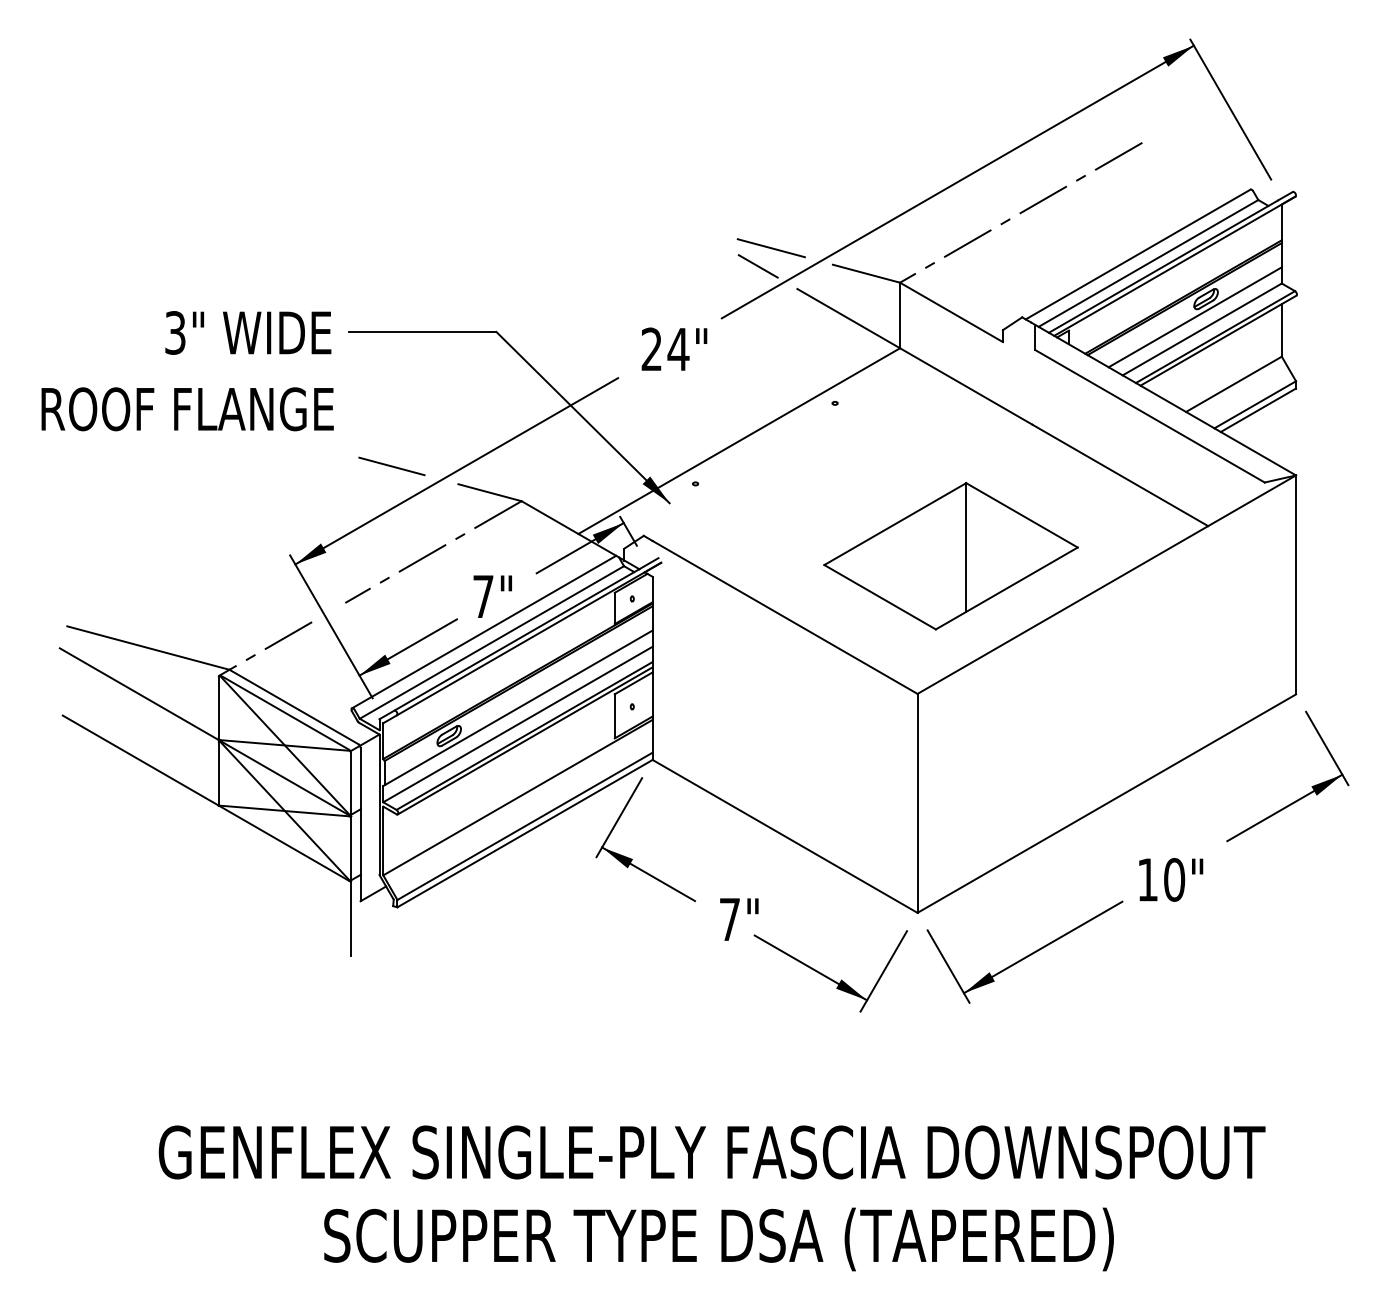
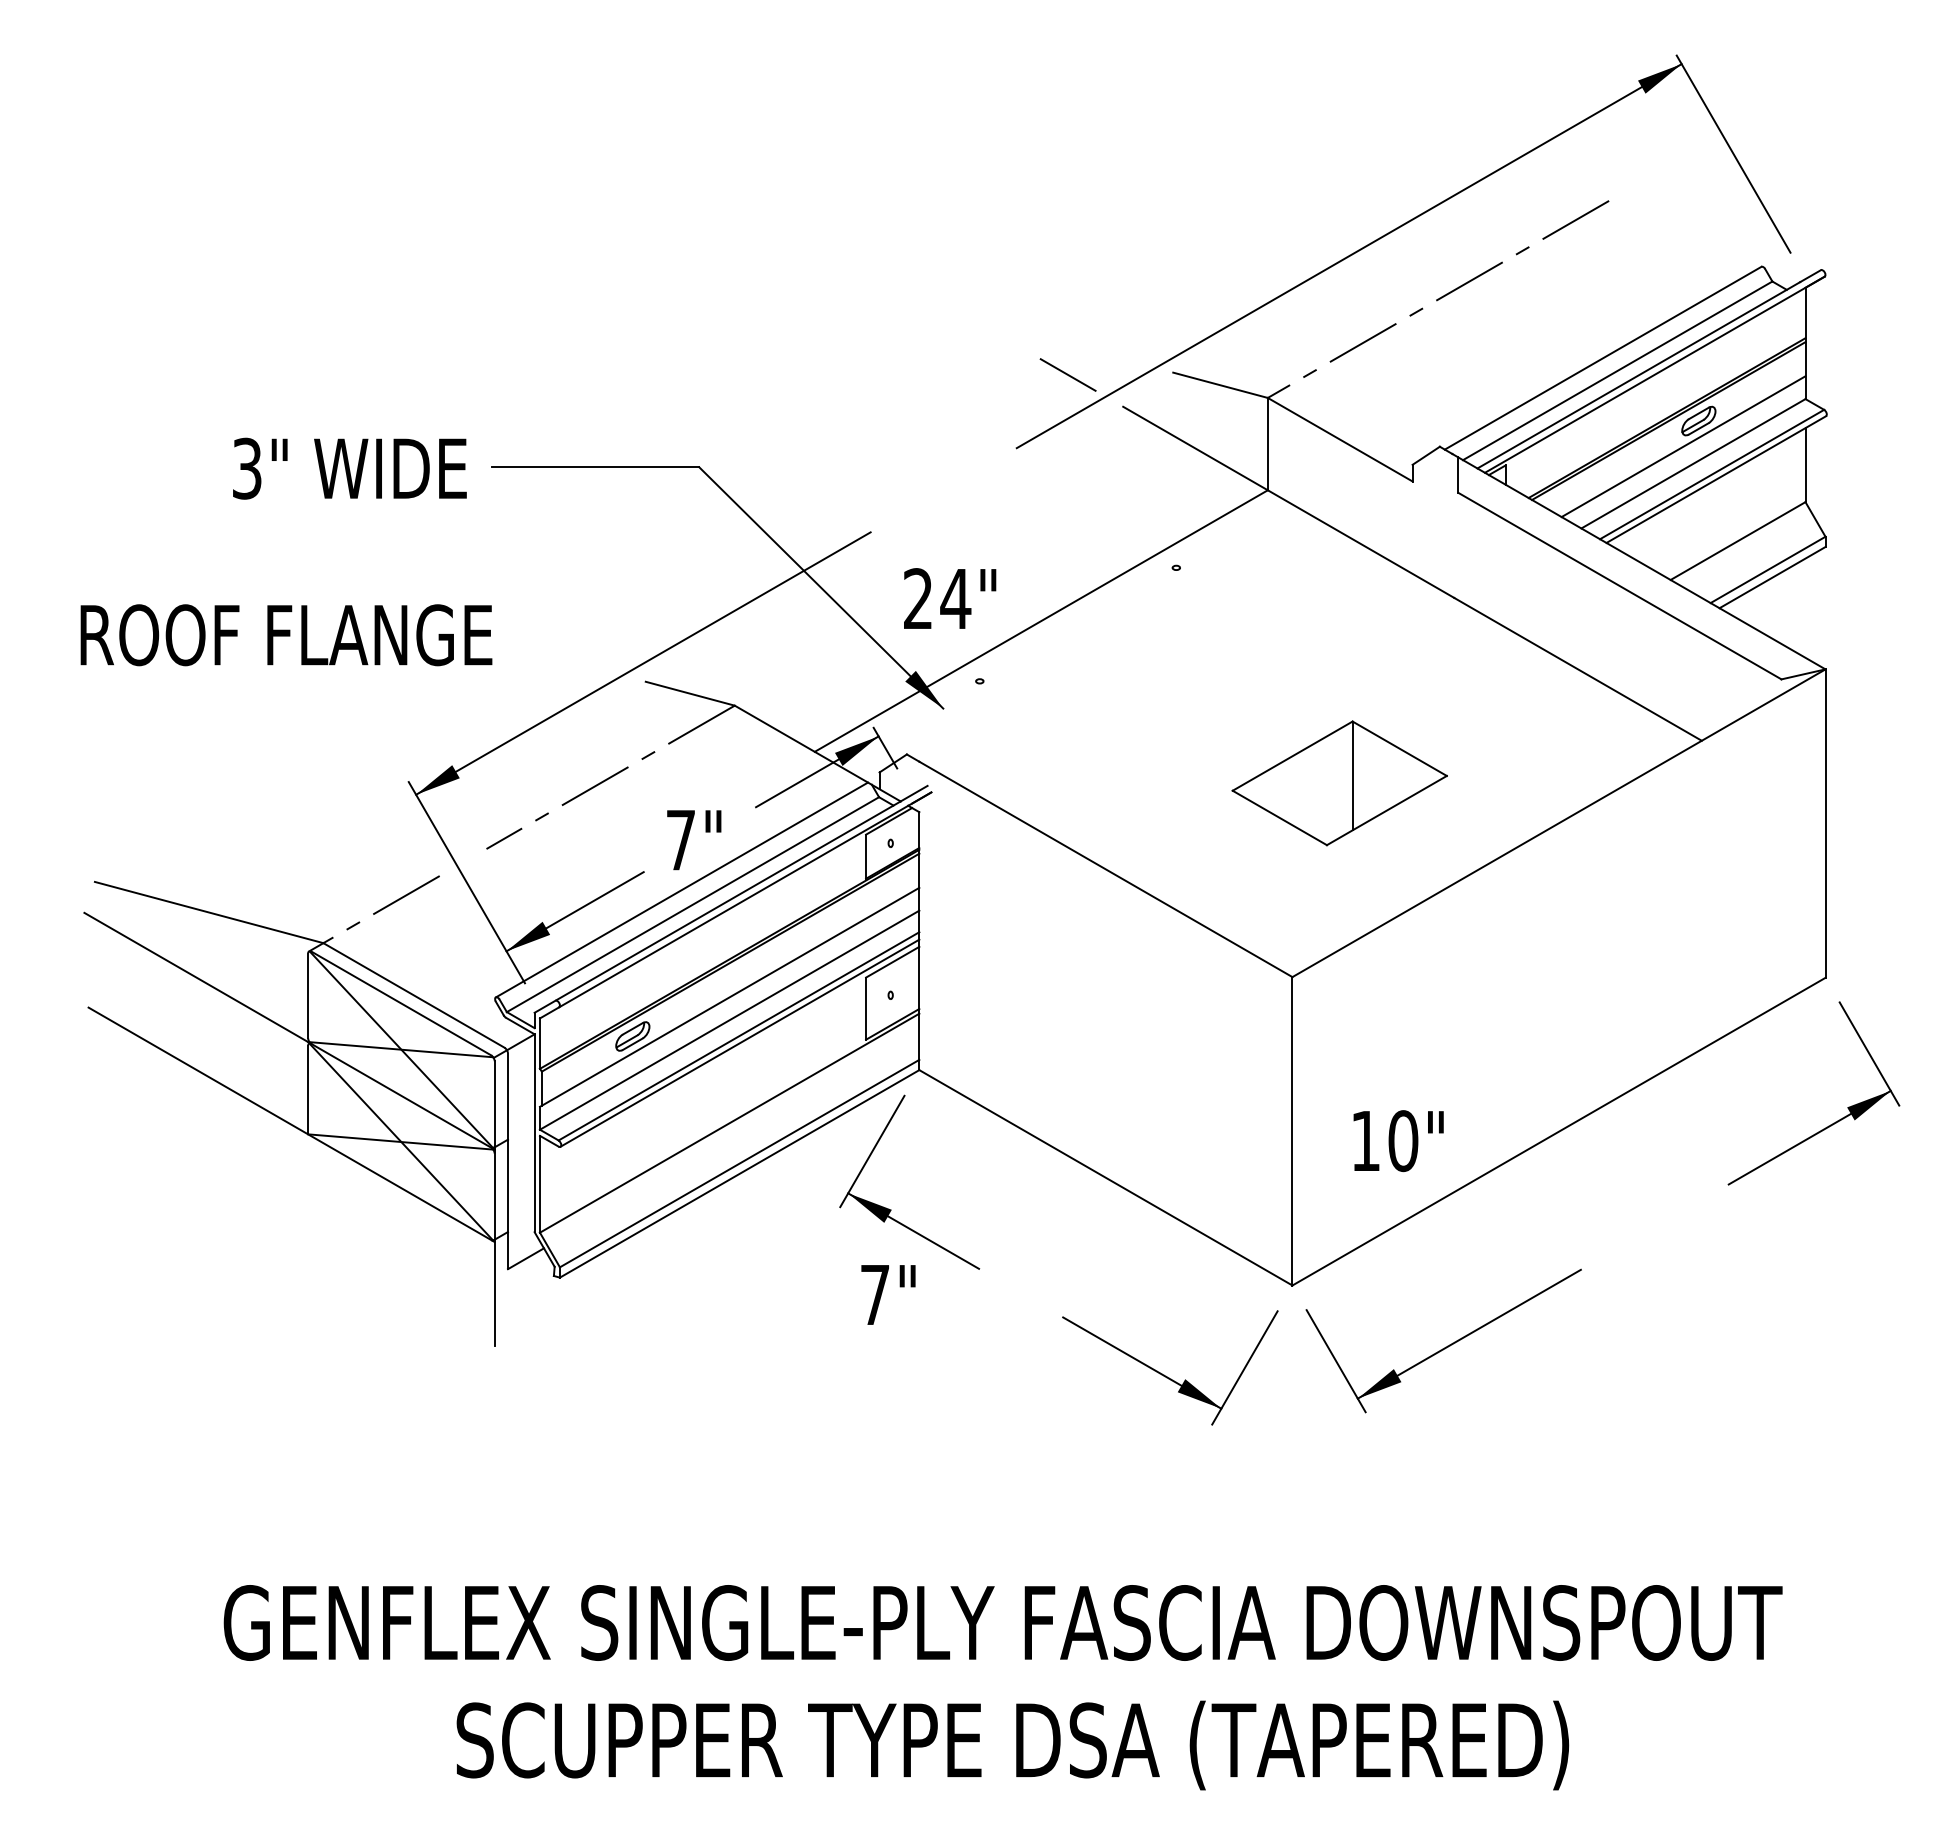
line: (771, 248) -> (1086, 349), removed
text: (674, 349) -> (950, 598), moved
text: (187, 409) -> (286, 635), moved
line: (392, 466) -> (552, 656), removed
part: (950, 556) -> (1339, 783), size x0.6
text: (1171, 880) -> (1398, 1141), moved
text: (739, 919) -> (888, 1294), moved

